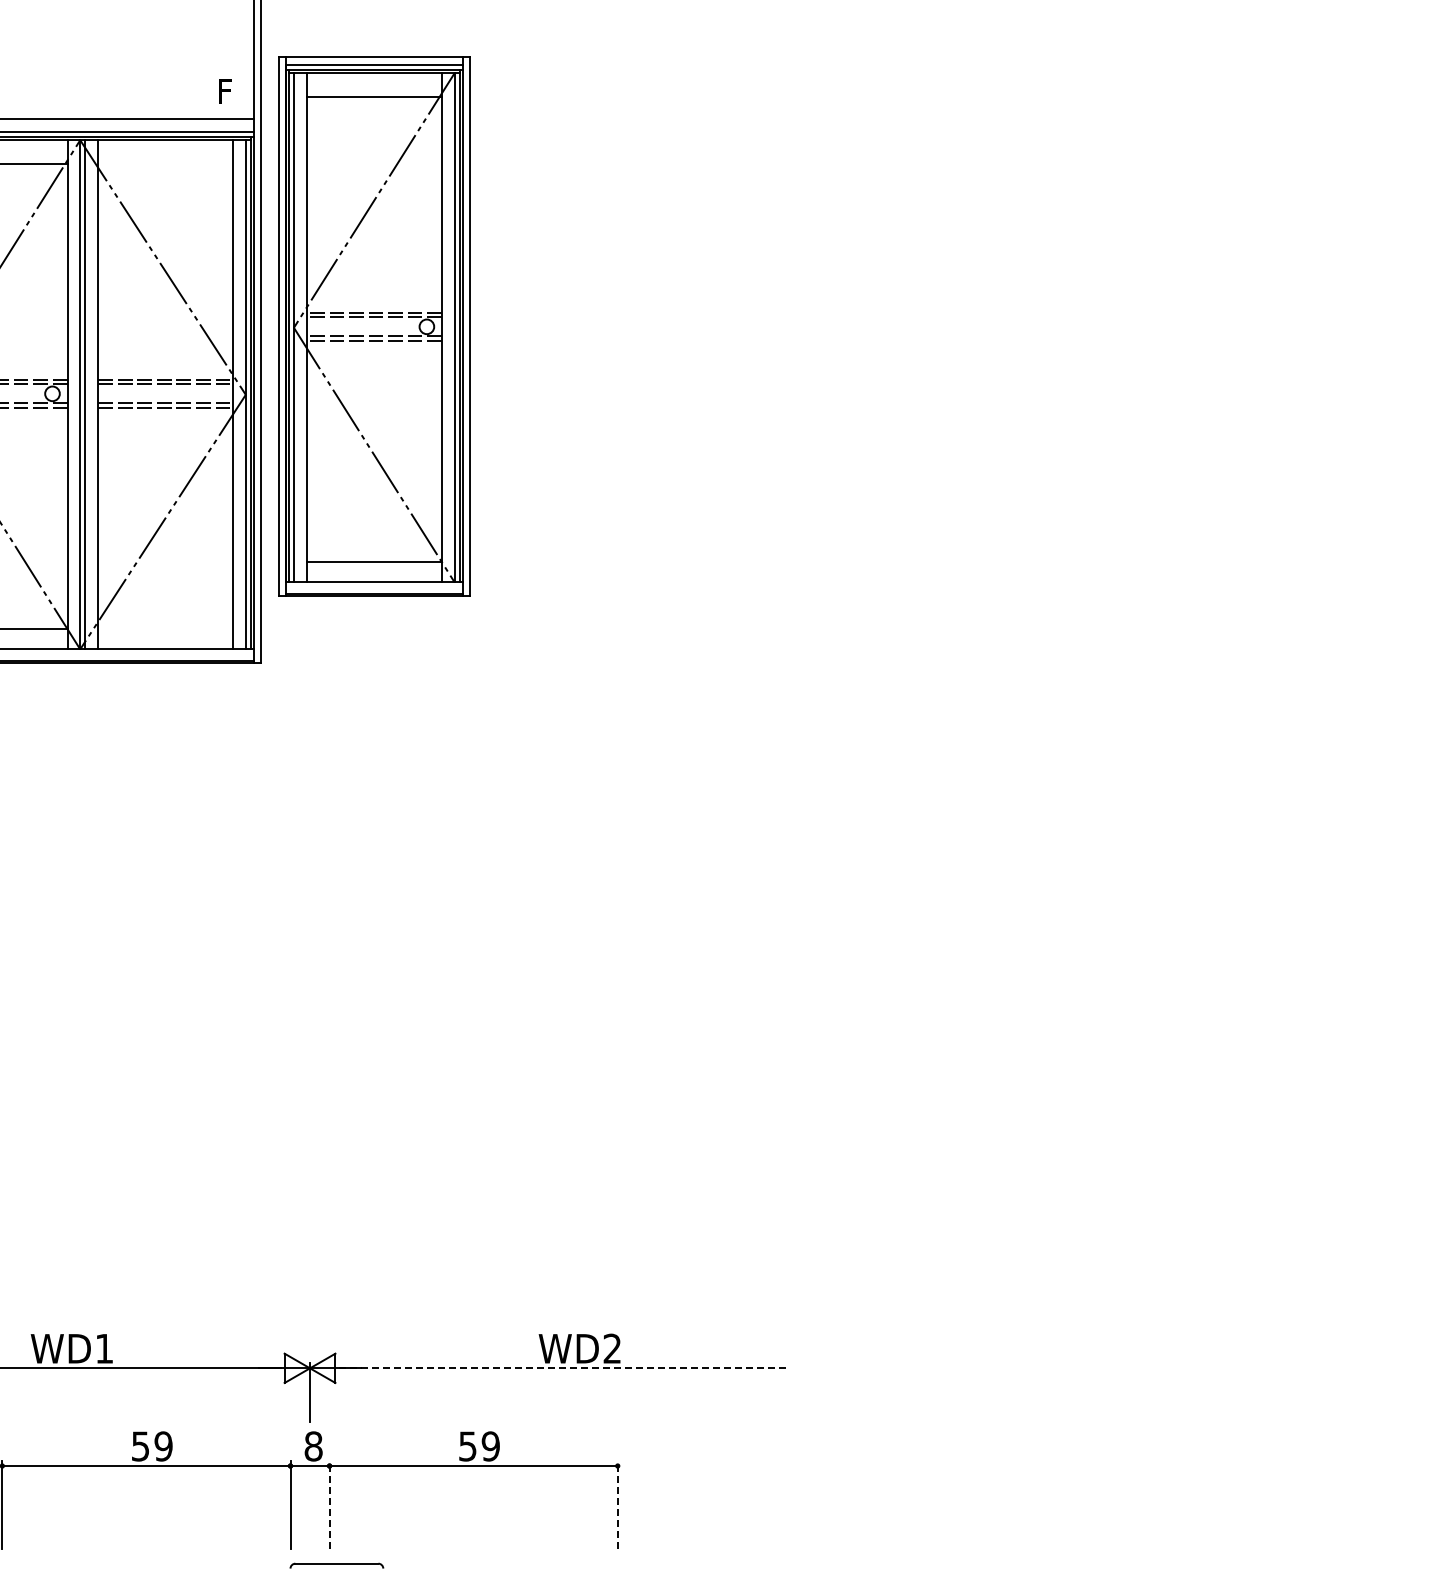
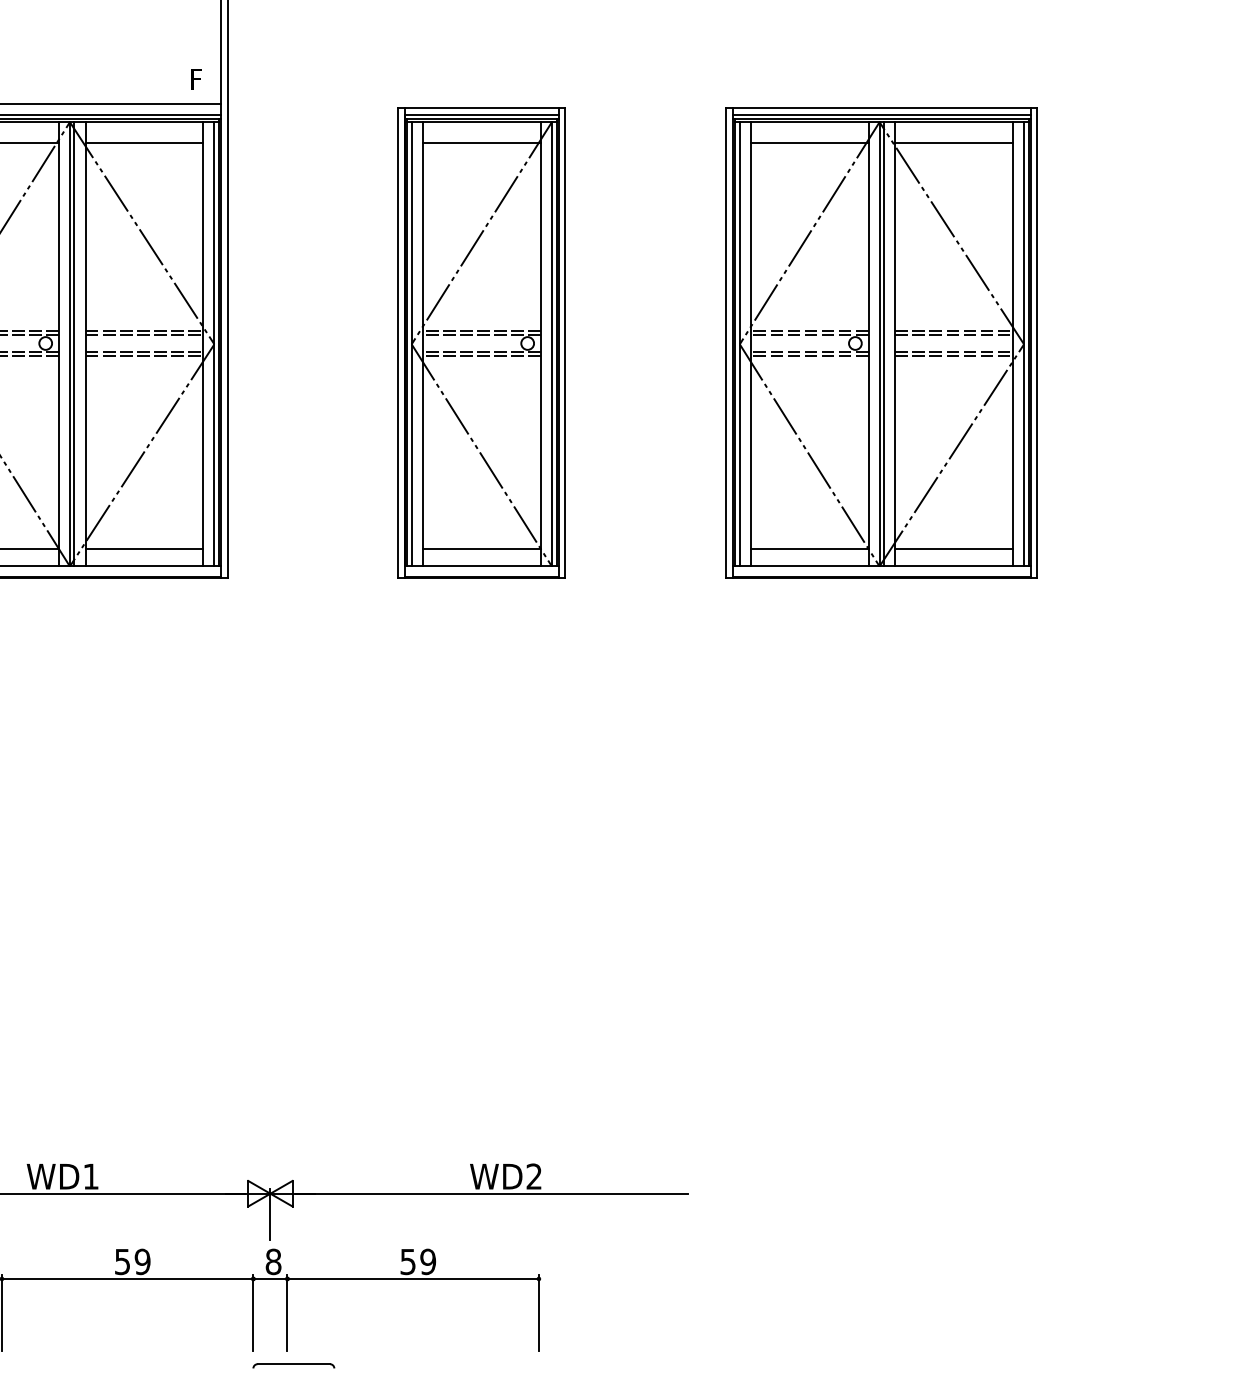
line: (165, 163) -> (144, 142), added
part: (374, 326) -> (481, 343), moved
part: (1010, 393) -> (881, 343), added
line: (165, 629) -> (144, 549), added
line: (564, 1368) -> (492, 1193), dashed -> solid
line: (329, 1505) -> (287, 1313), dashed -> solid
line: (617, 1505) -> (538, 1313), dashed -> solid

